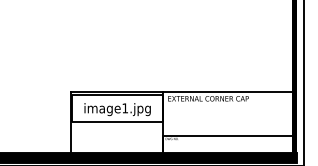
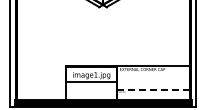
line: (227, 136) -> (153, 90), solid -> dashed

